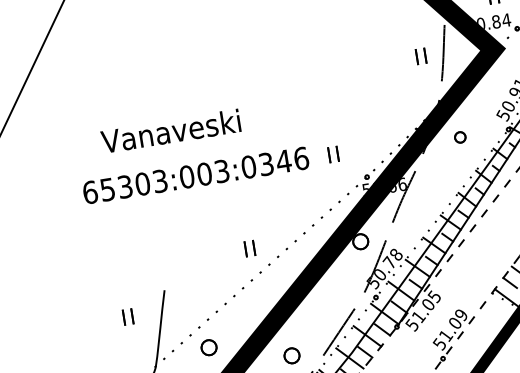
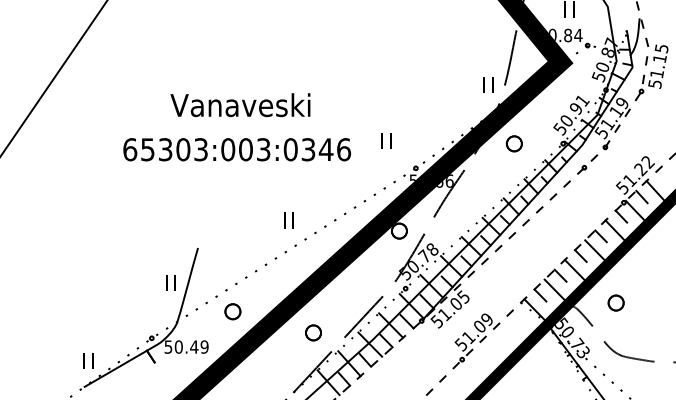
part: (421, 56) -> (488, 84), moved
text: (171, 131) -> (240, 105), moved
part: (459, 137) -> (513, 143), size x1.43
text: (196, 175) -> (237, 149), moved
part: (127, 316) -> (170, 282), moved

